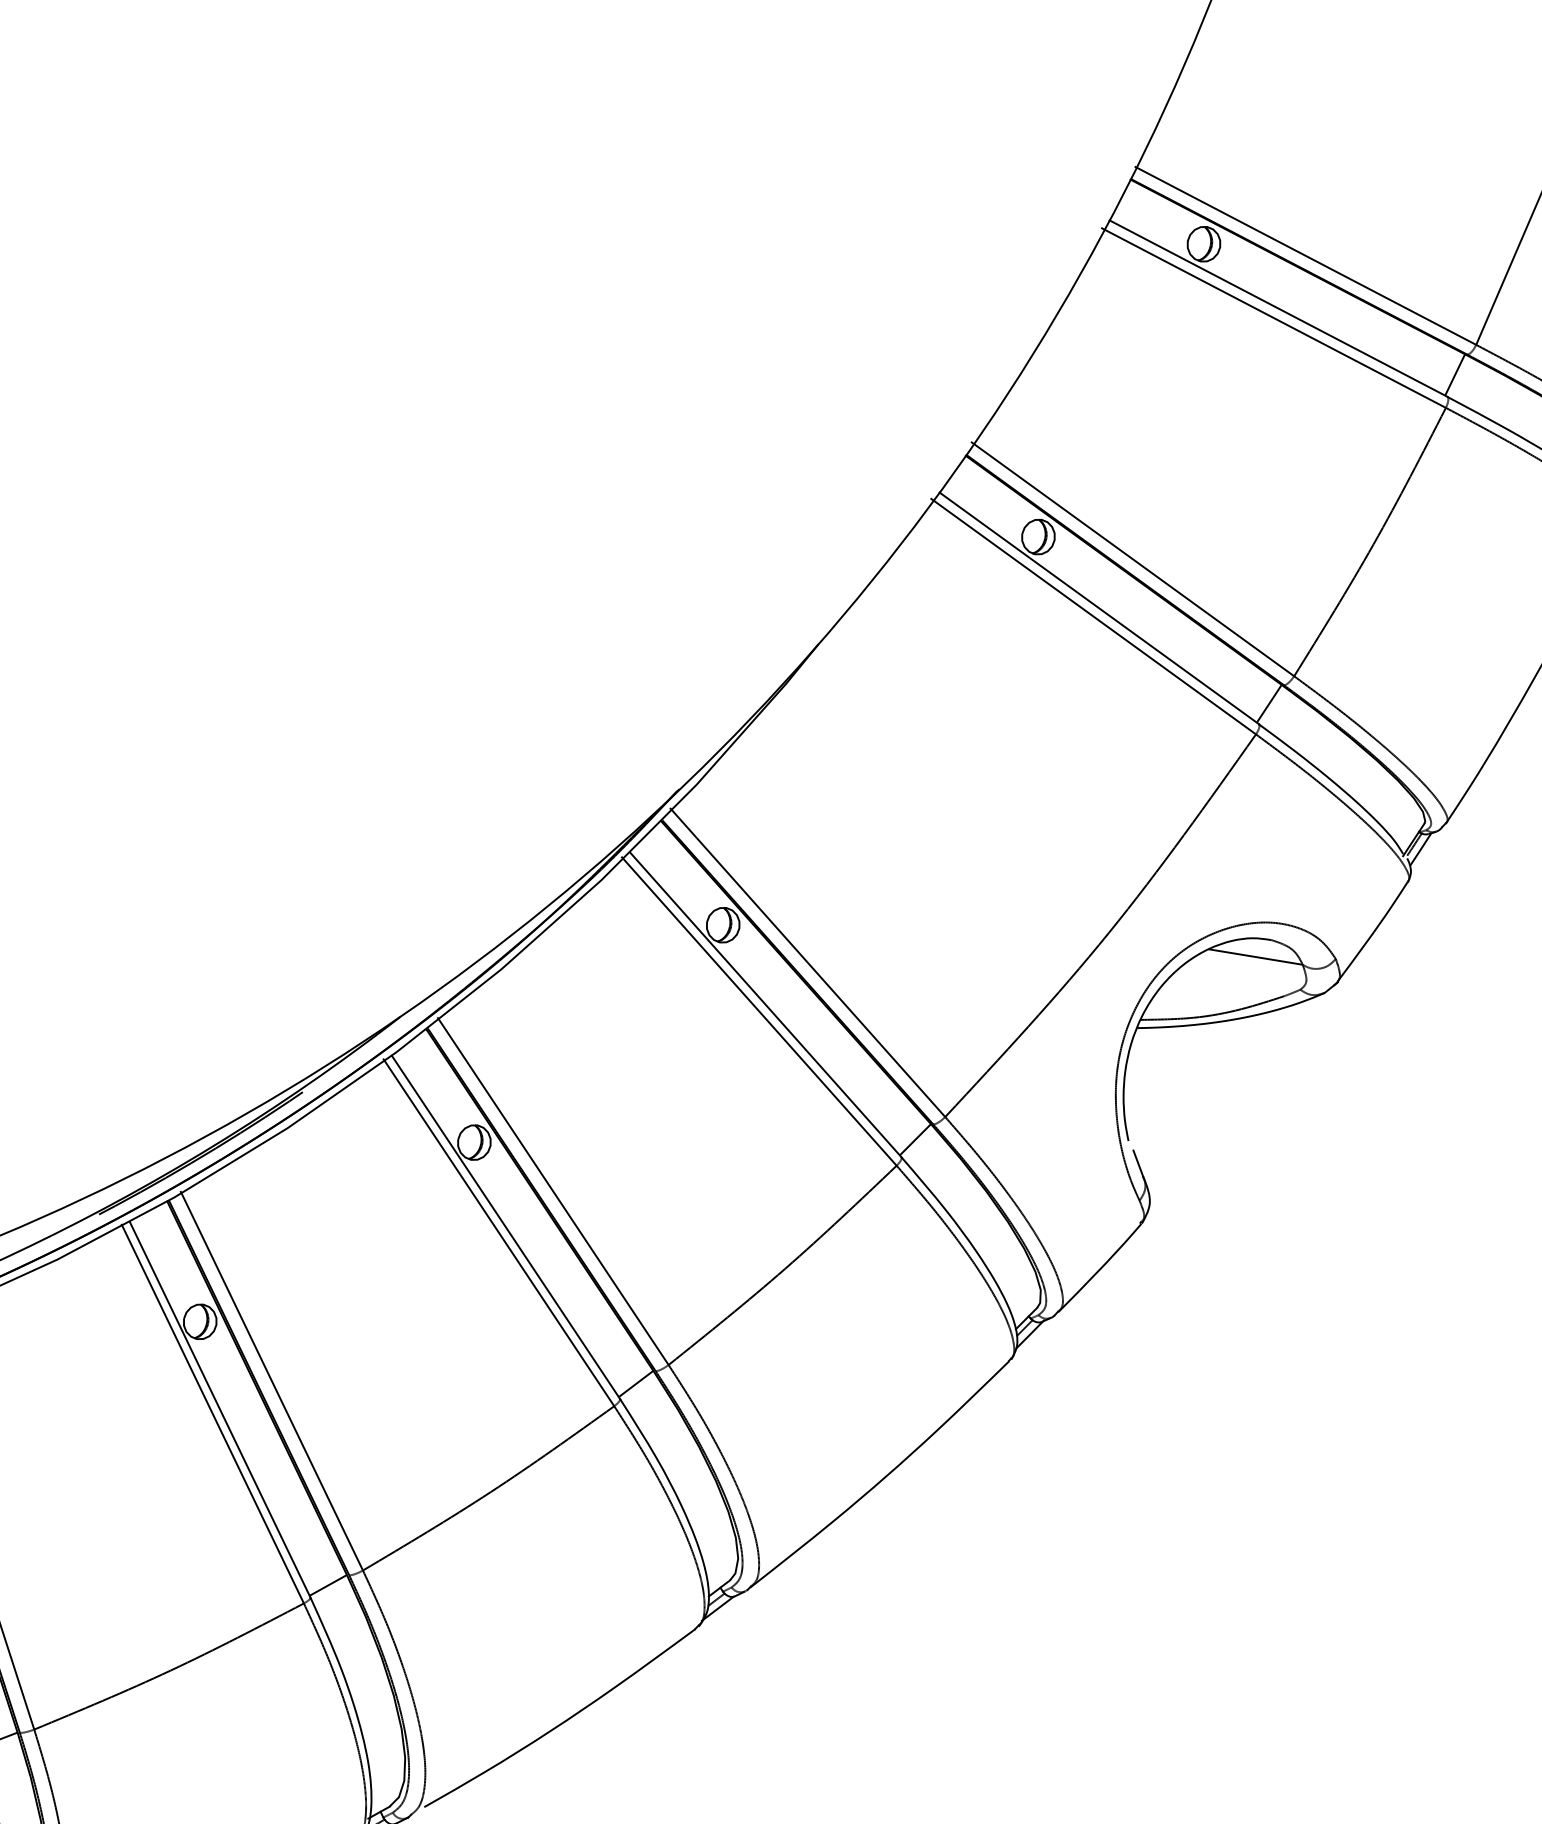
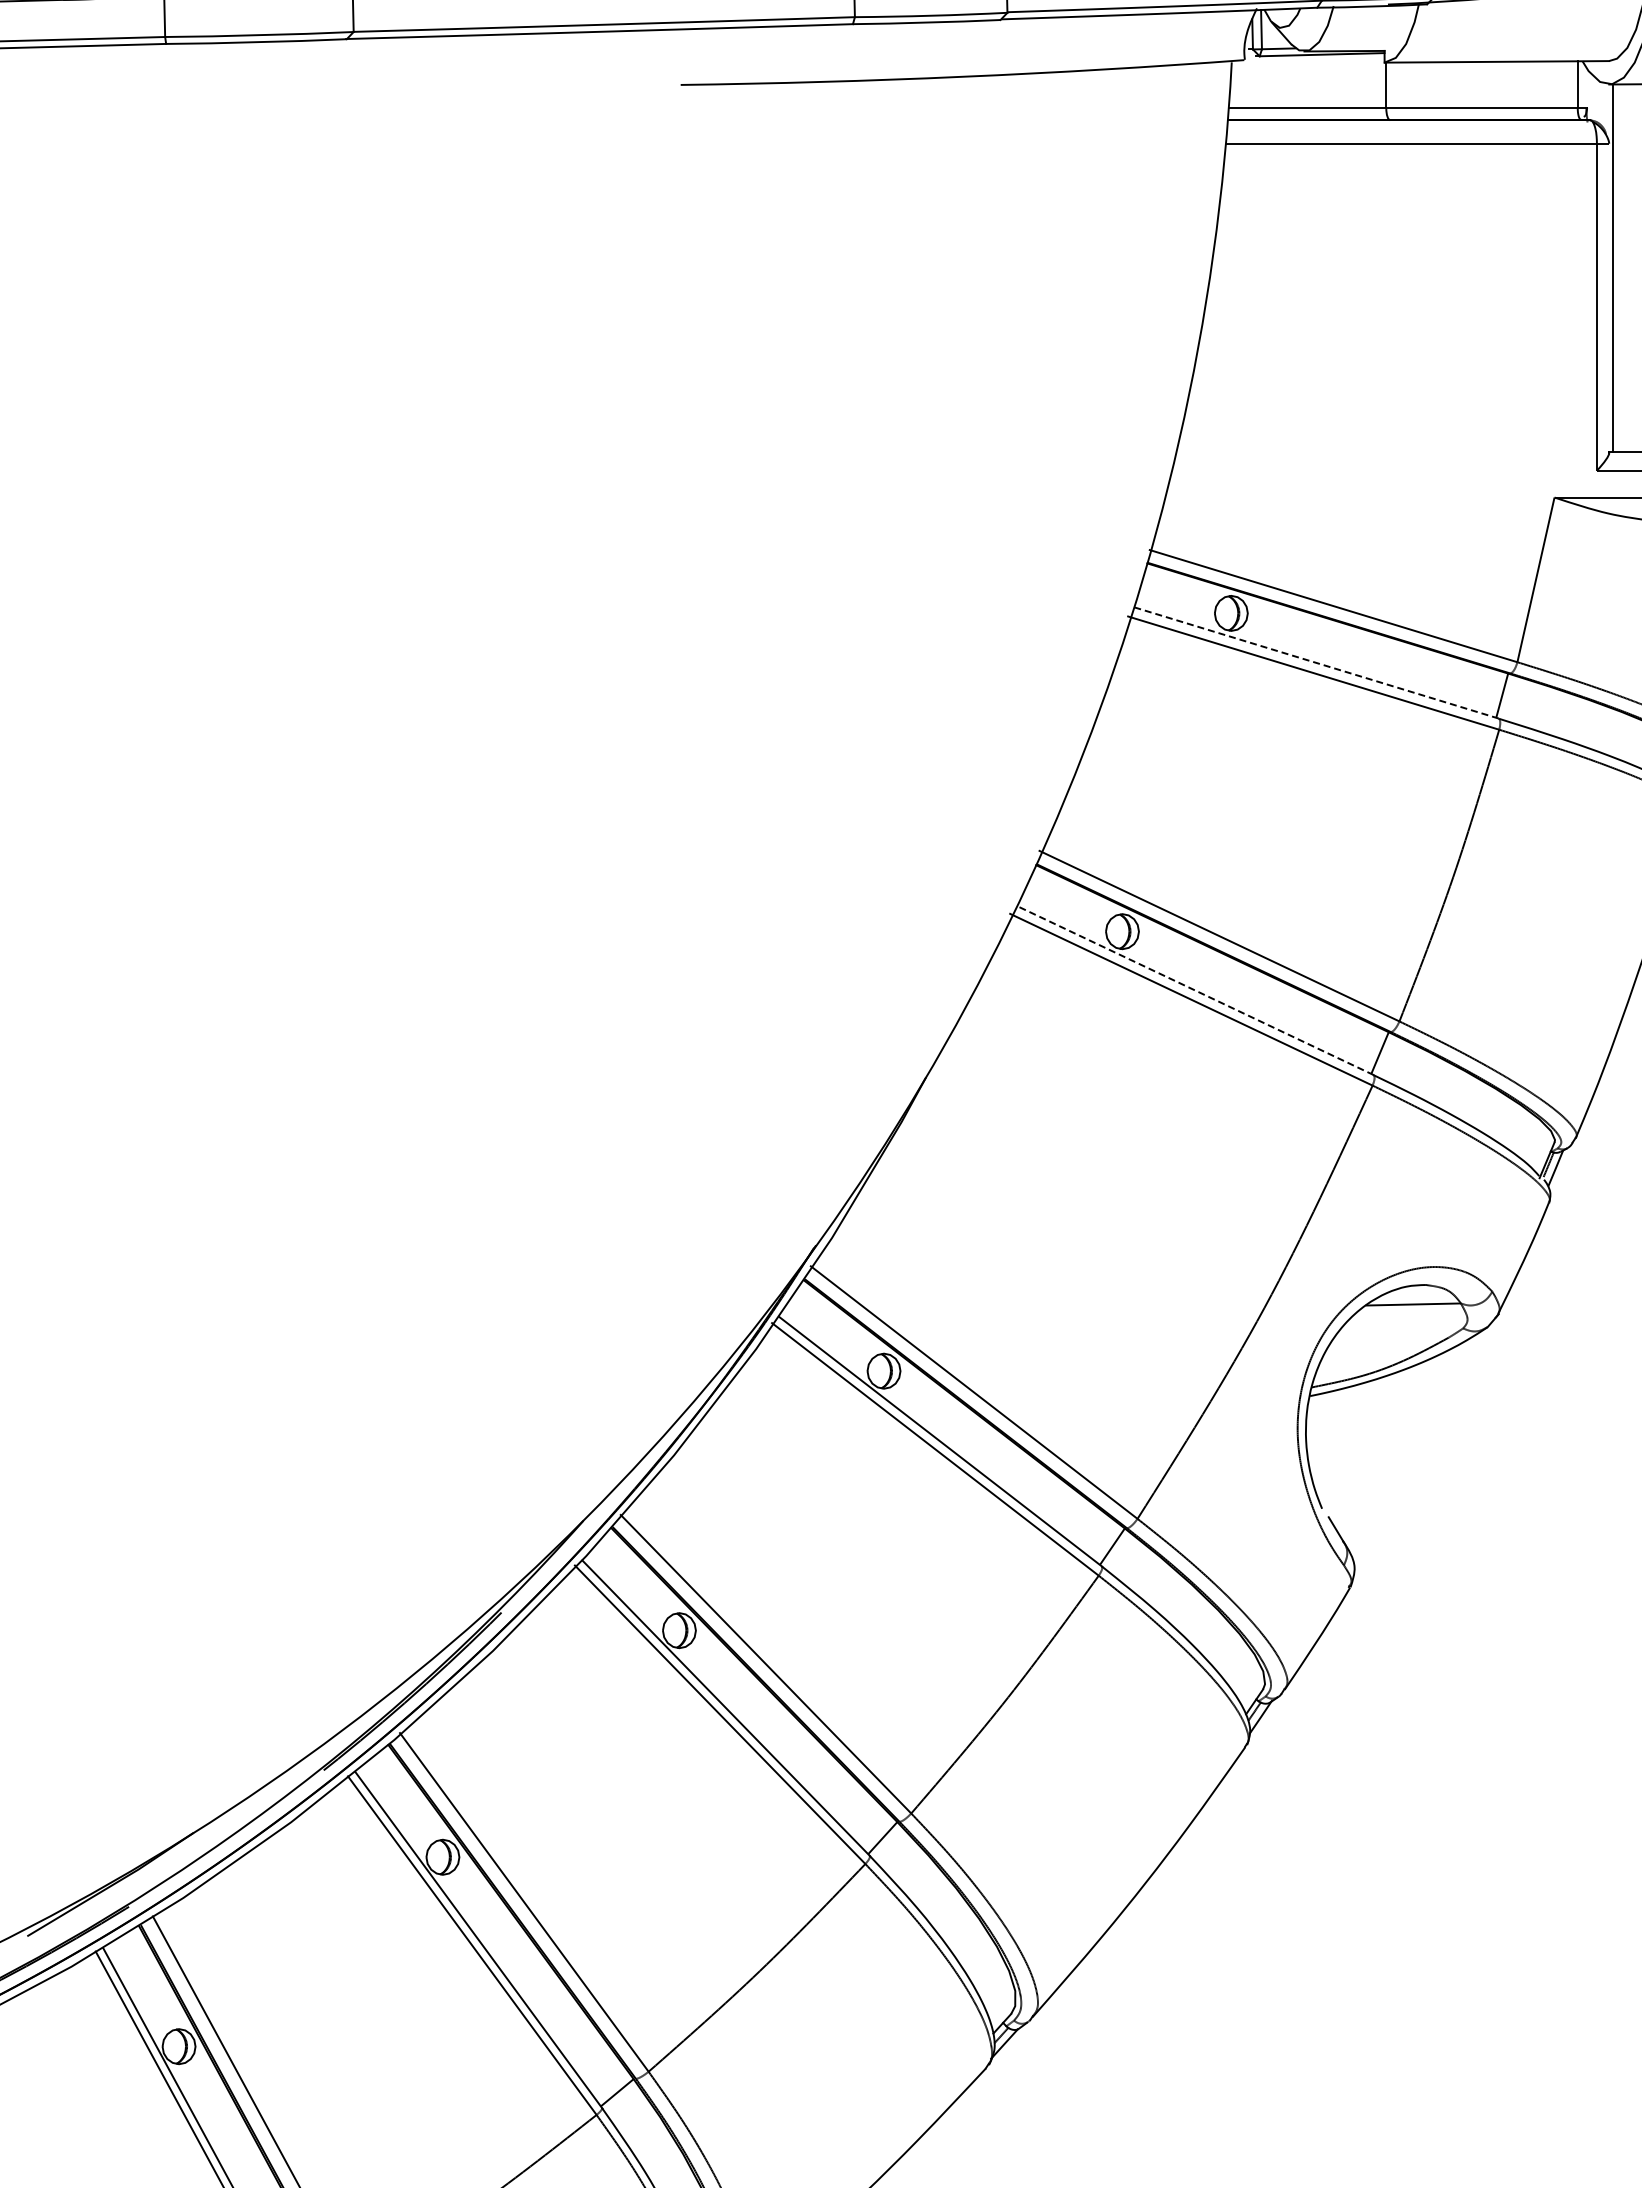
line: (1278, 308) -> (1316, 662), solid -> dashed
line: (1098, 608) -> (1194, 990), solid -> dashed

